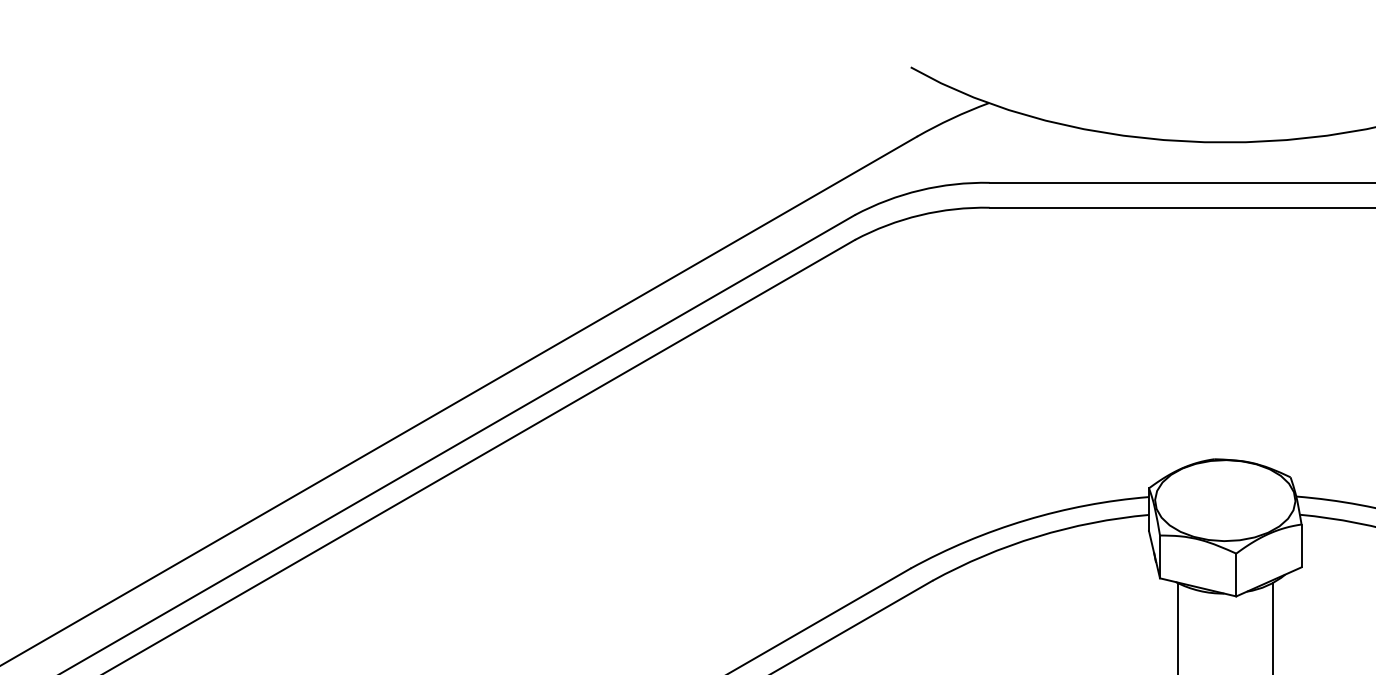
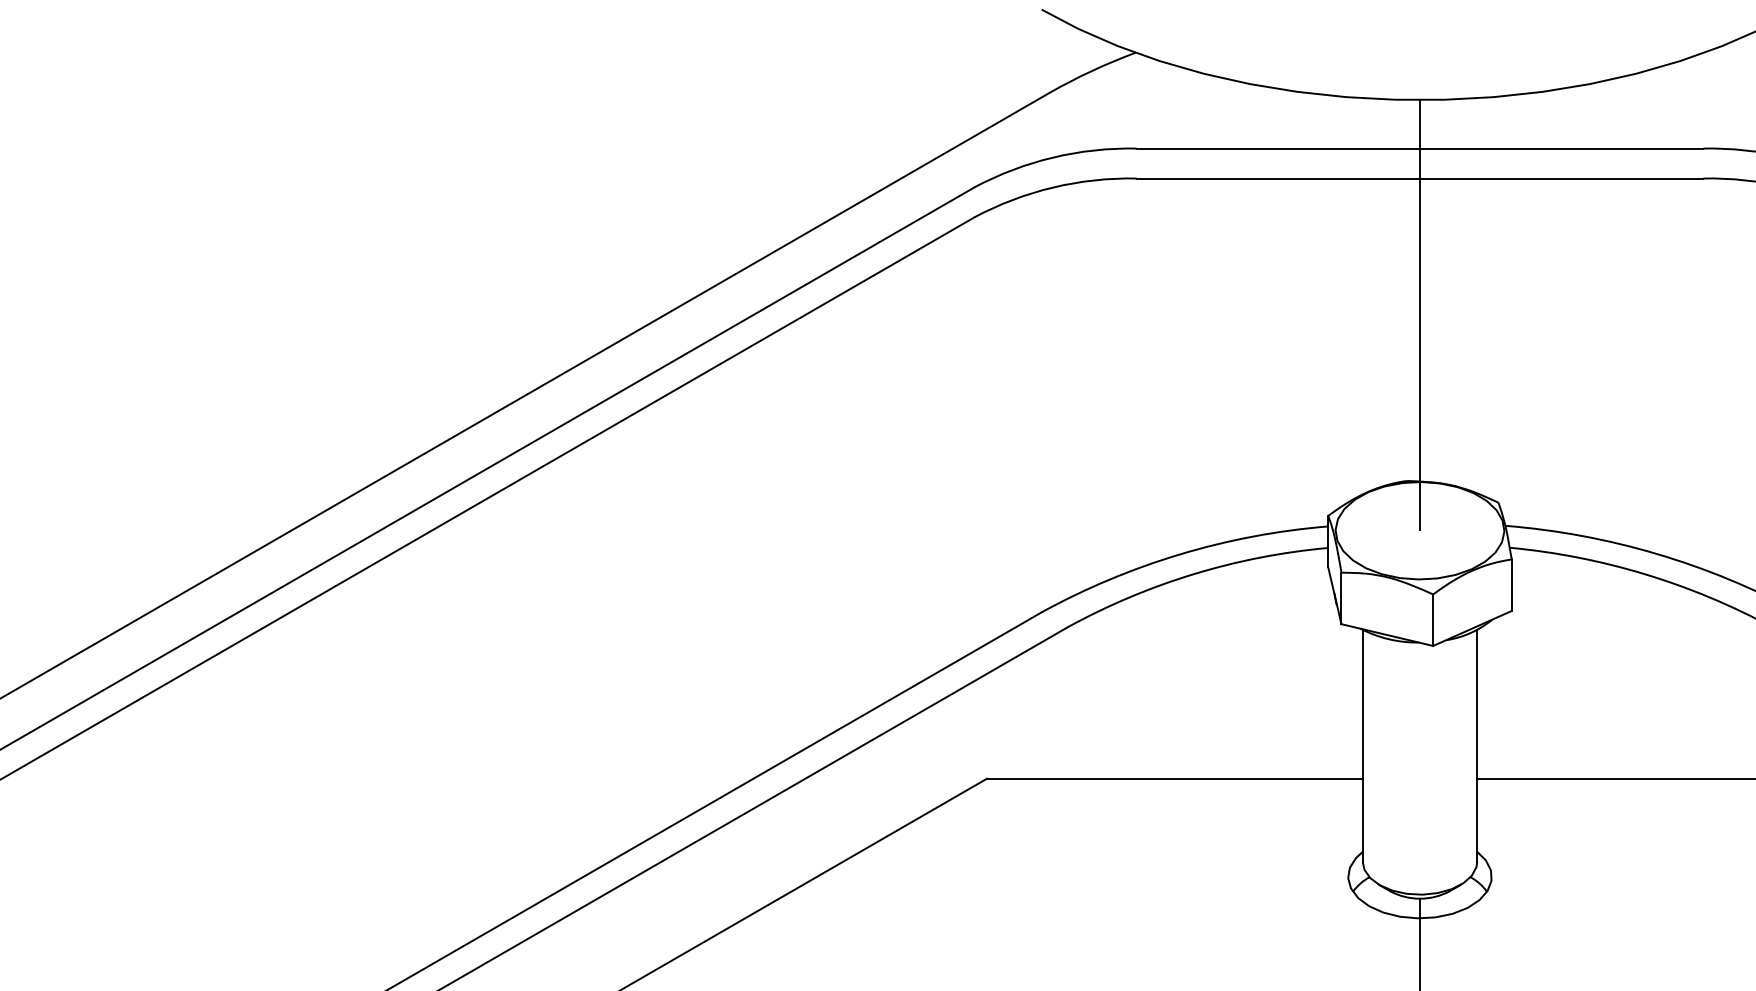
line: (1225, 321) -> (1420, 315), added

